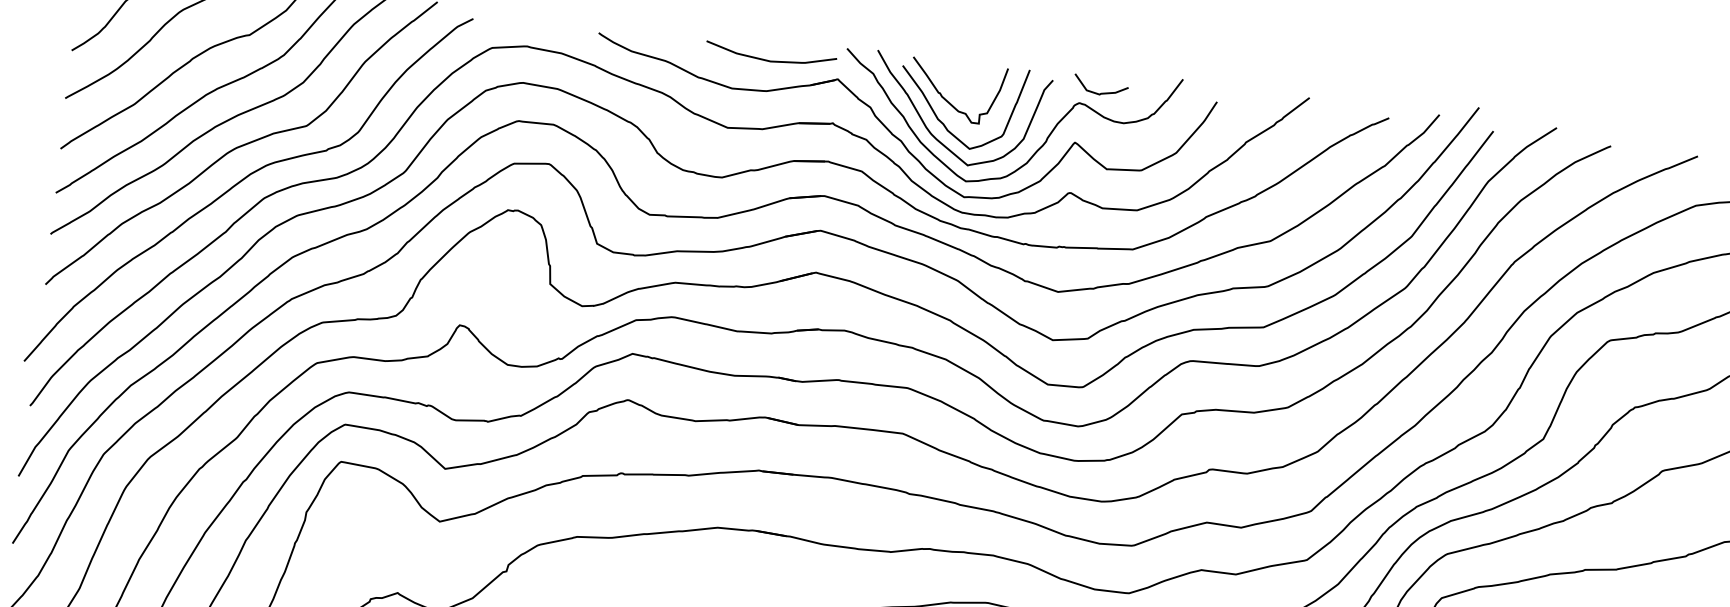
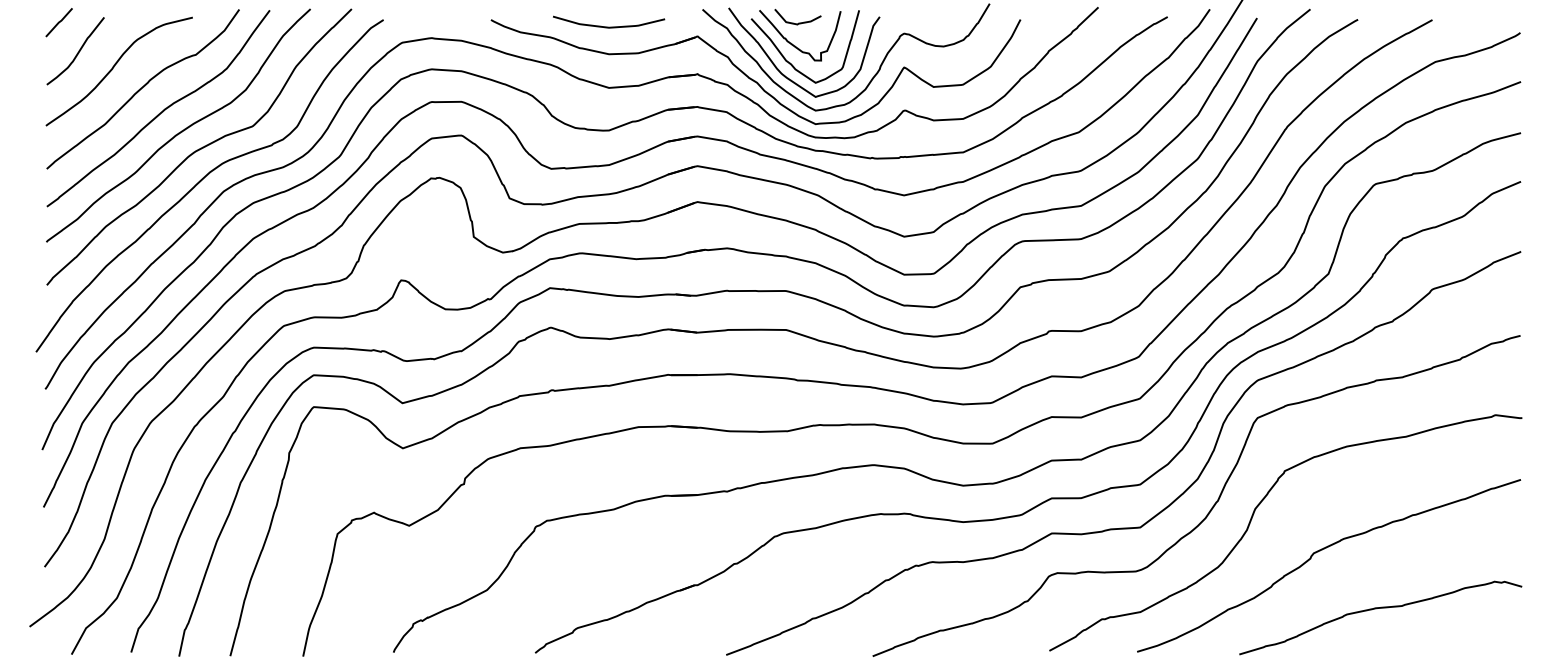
curve: (771, 60) -> (609, 26), moved
curve: (1101, 92) -> (798, 22), moved

